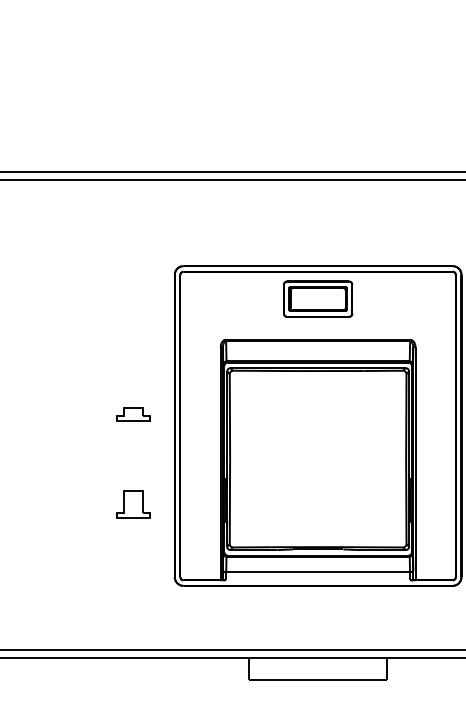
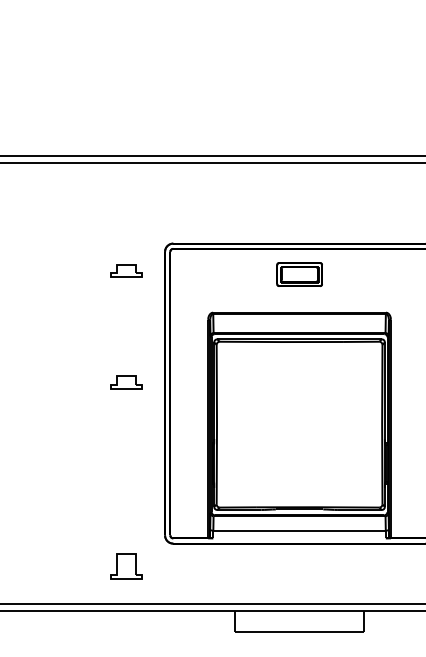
part: (133, 295) -> (126, 271), added
part: (318, 298) -> (299, 273), size x0.7
part: (133, 504) -> (126, 566), moved

